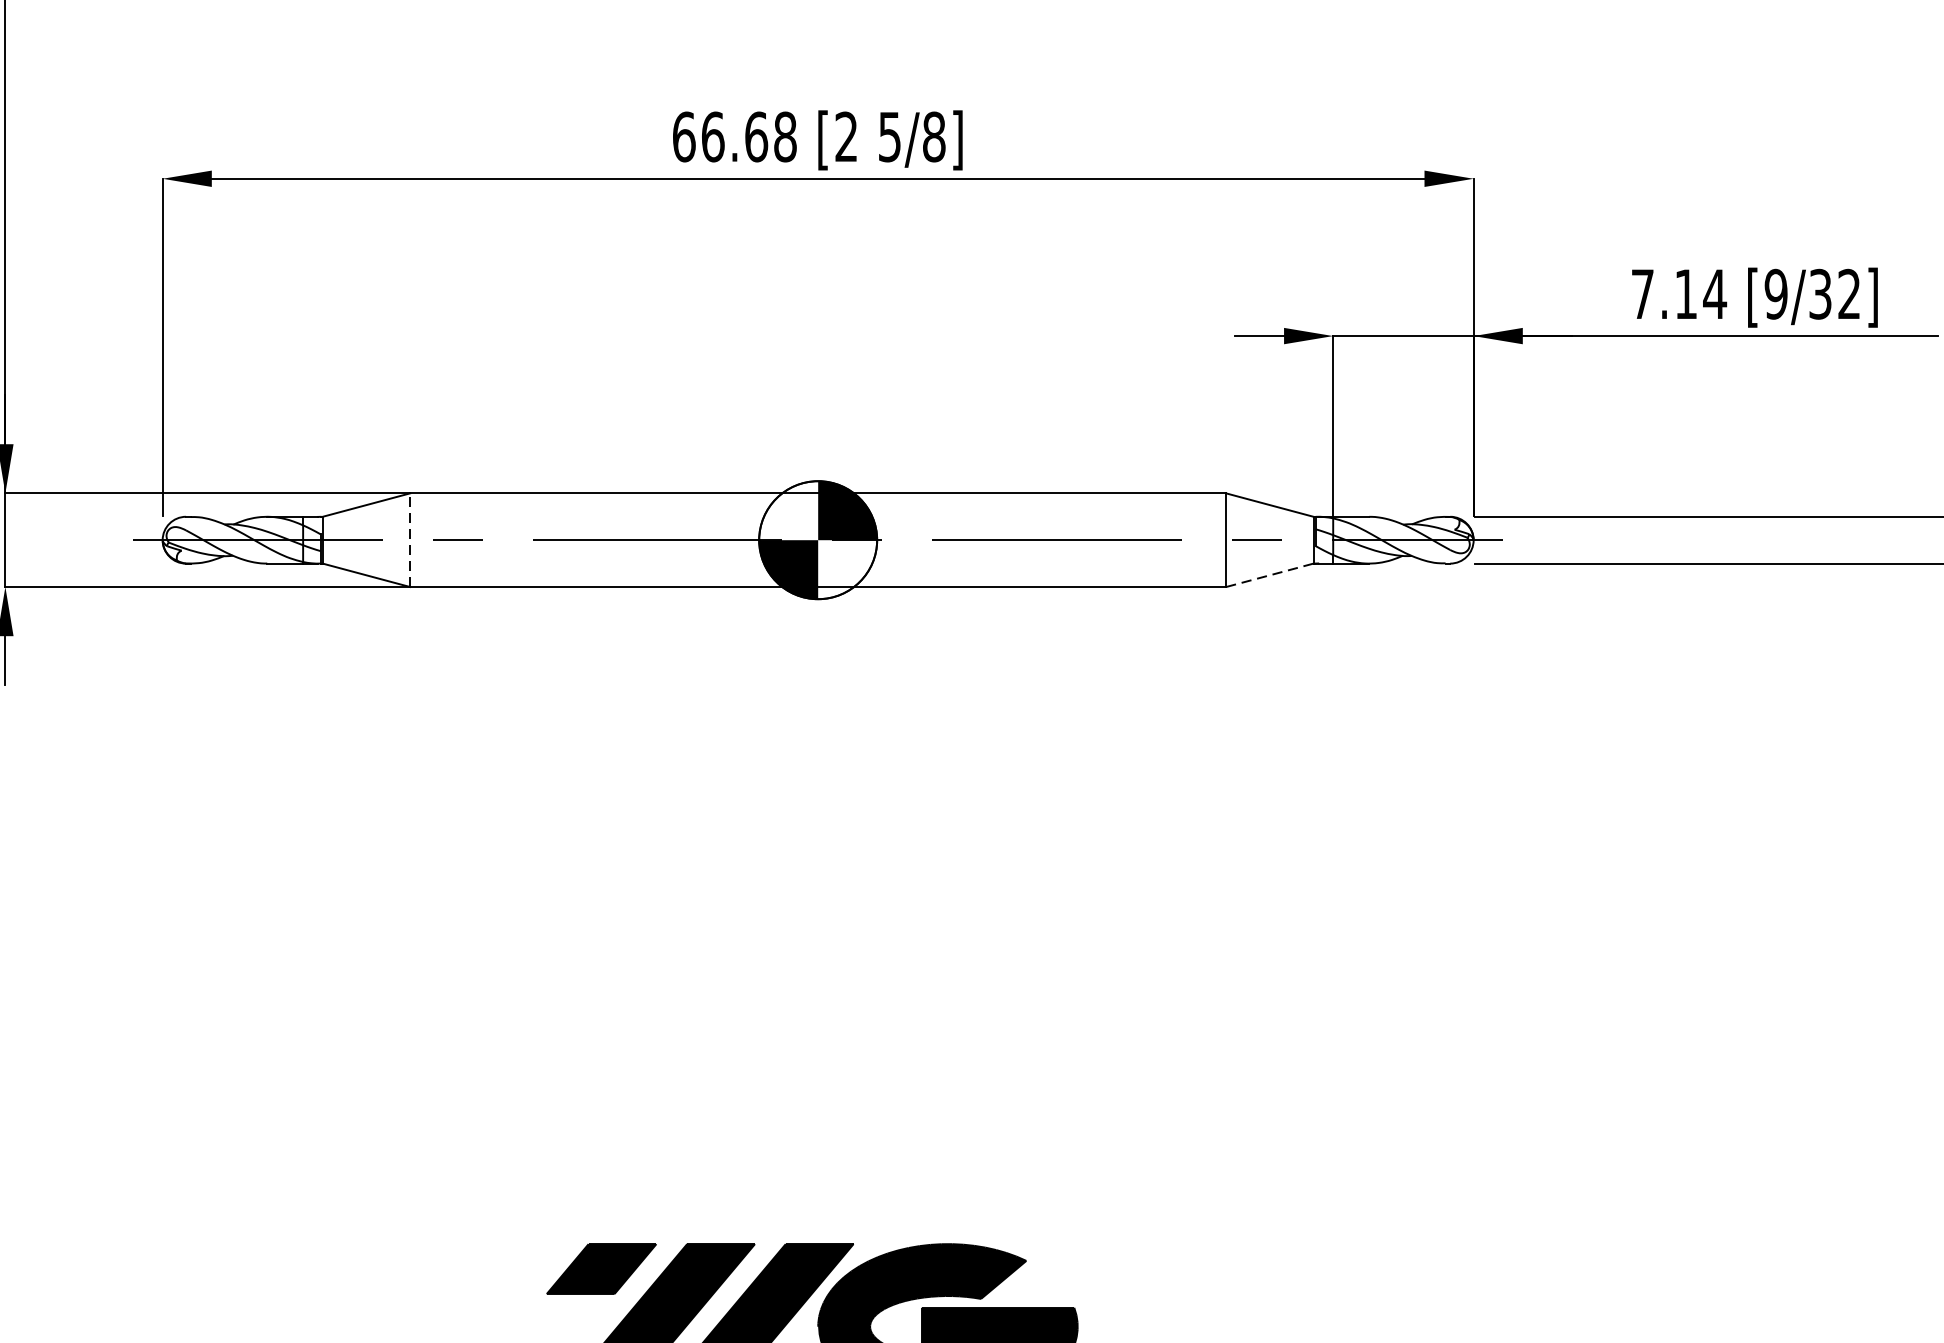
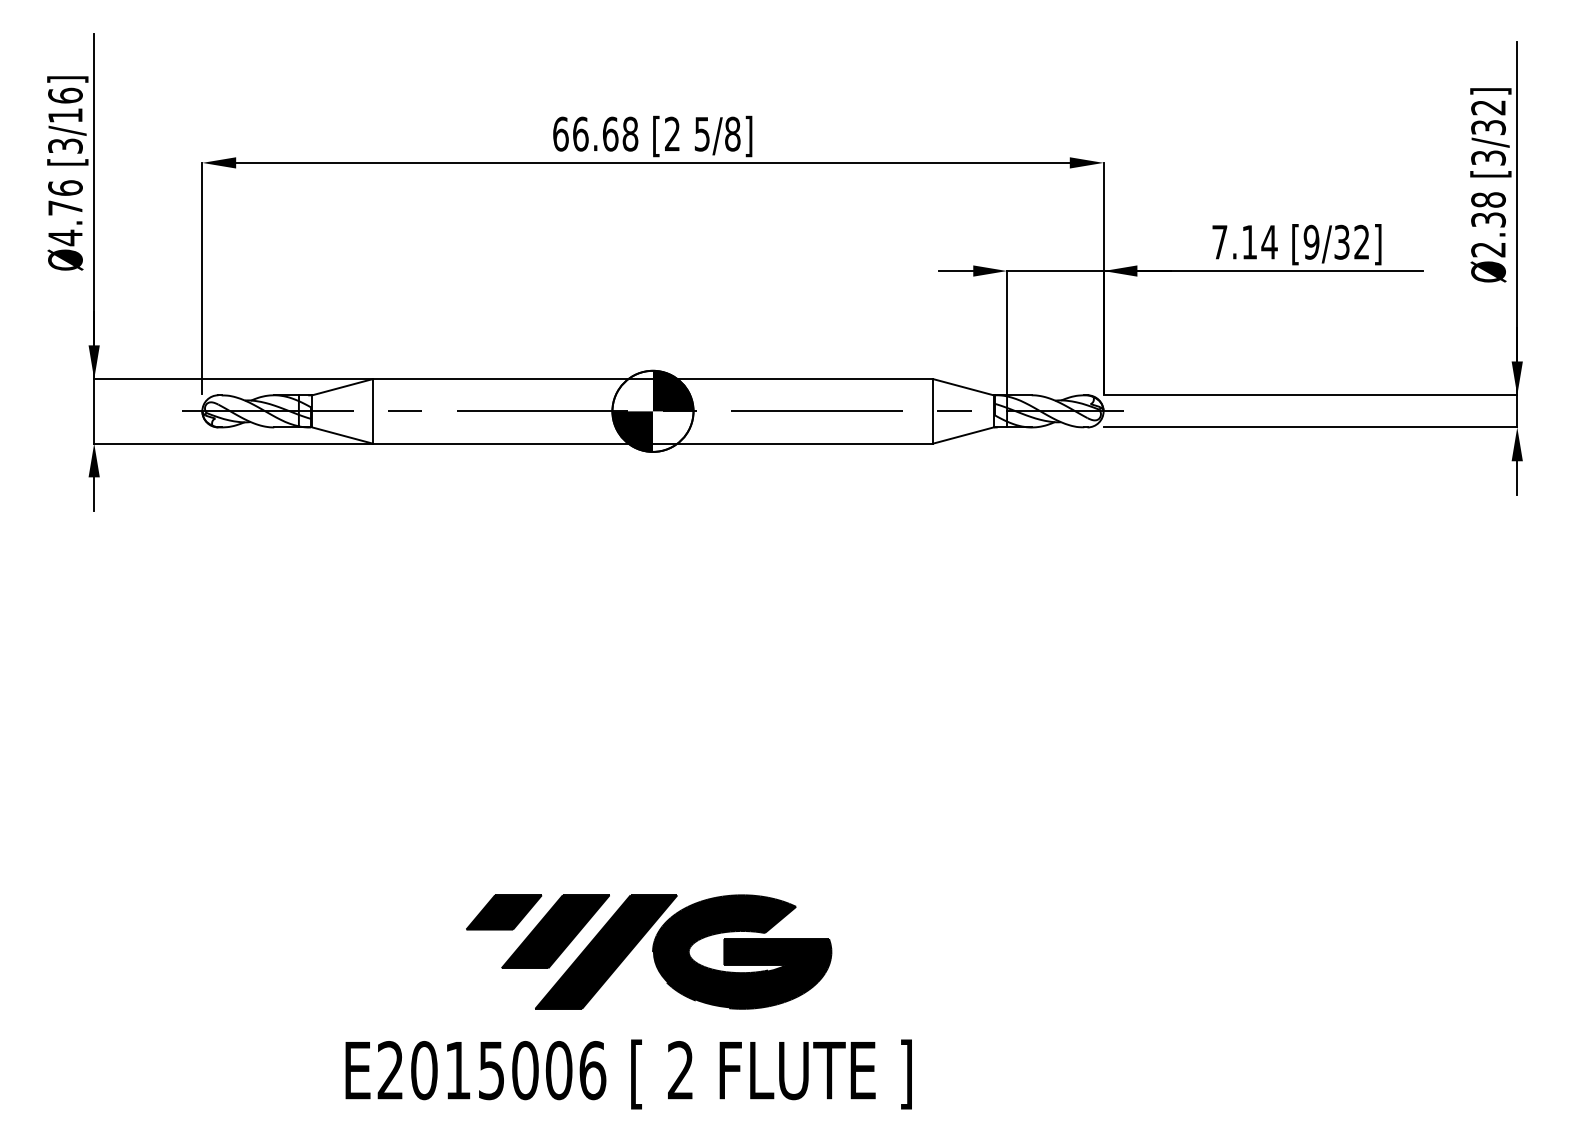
line: (410, 538) -> (372, 410), dashed -> solid
line: (1269, 575) -> (963, 435), dashed -> solid

